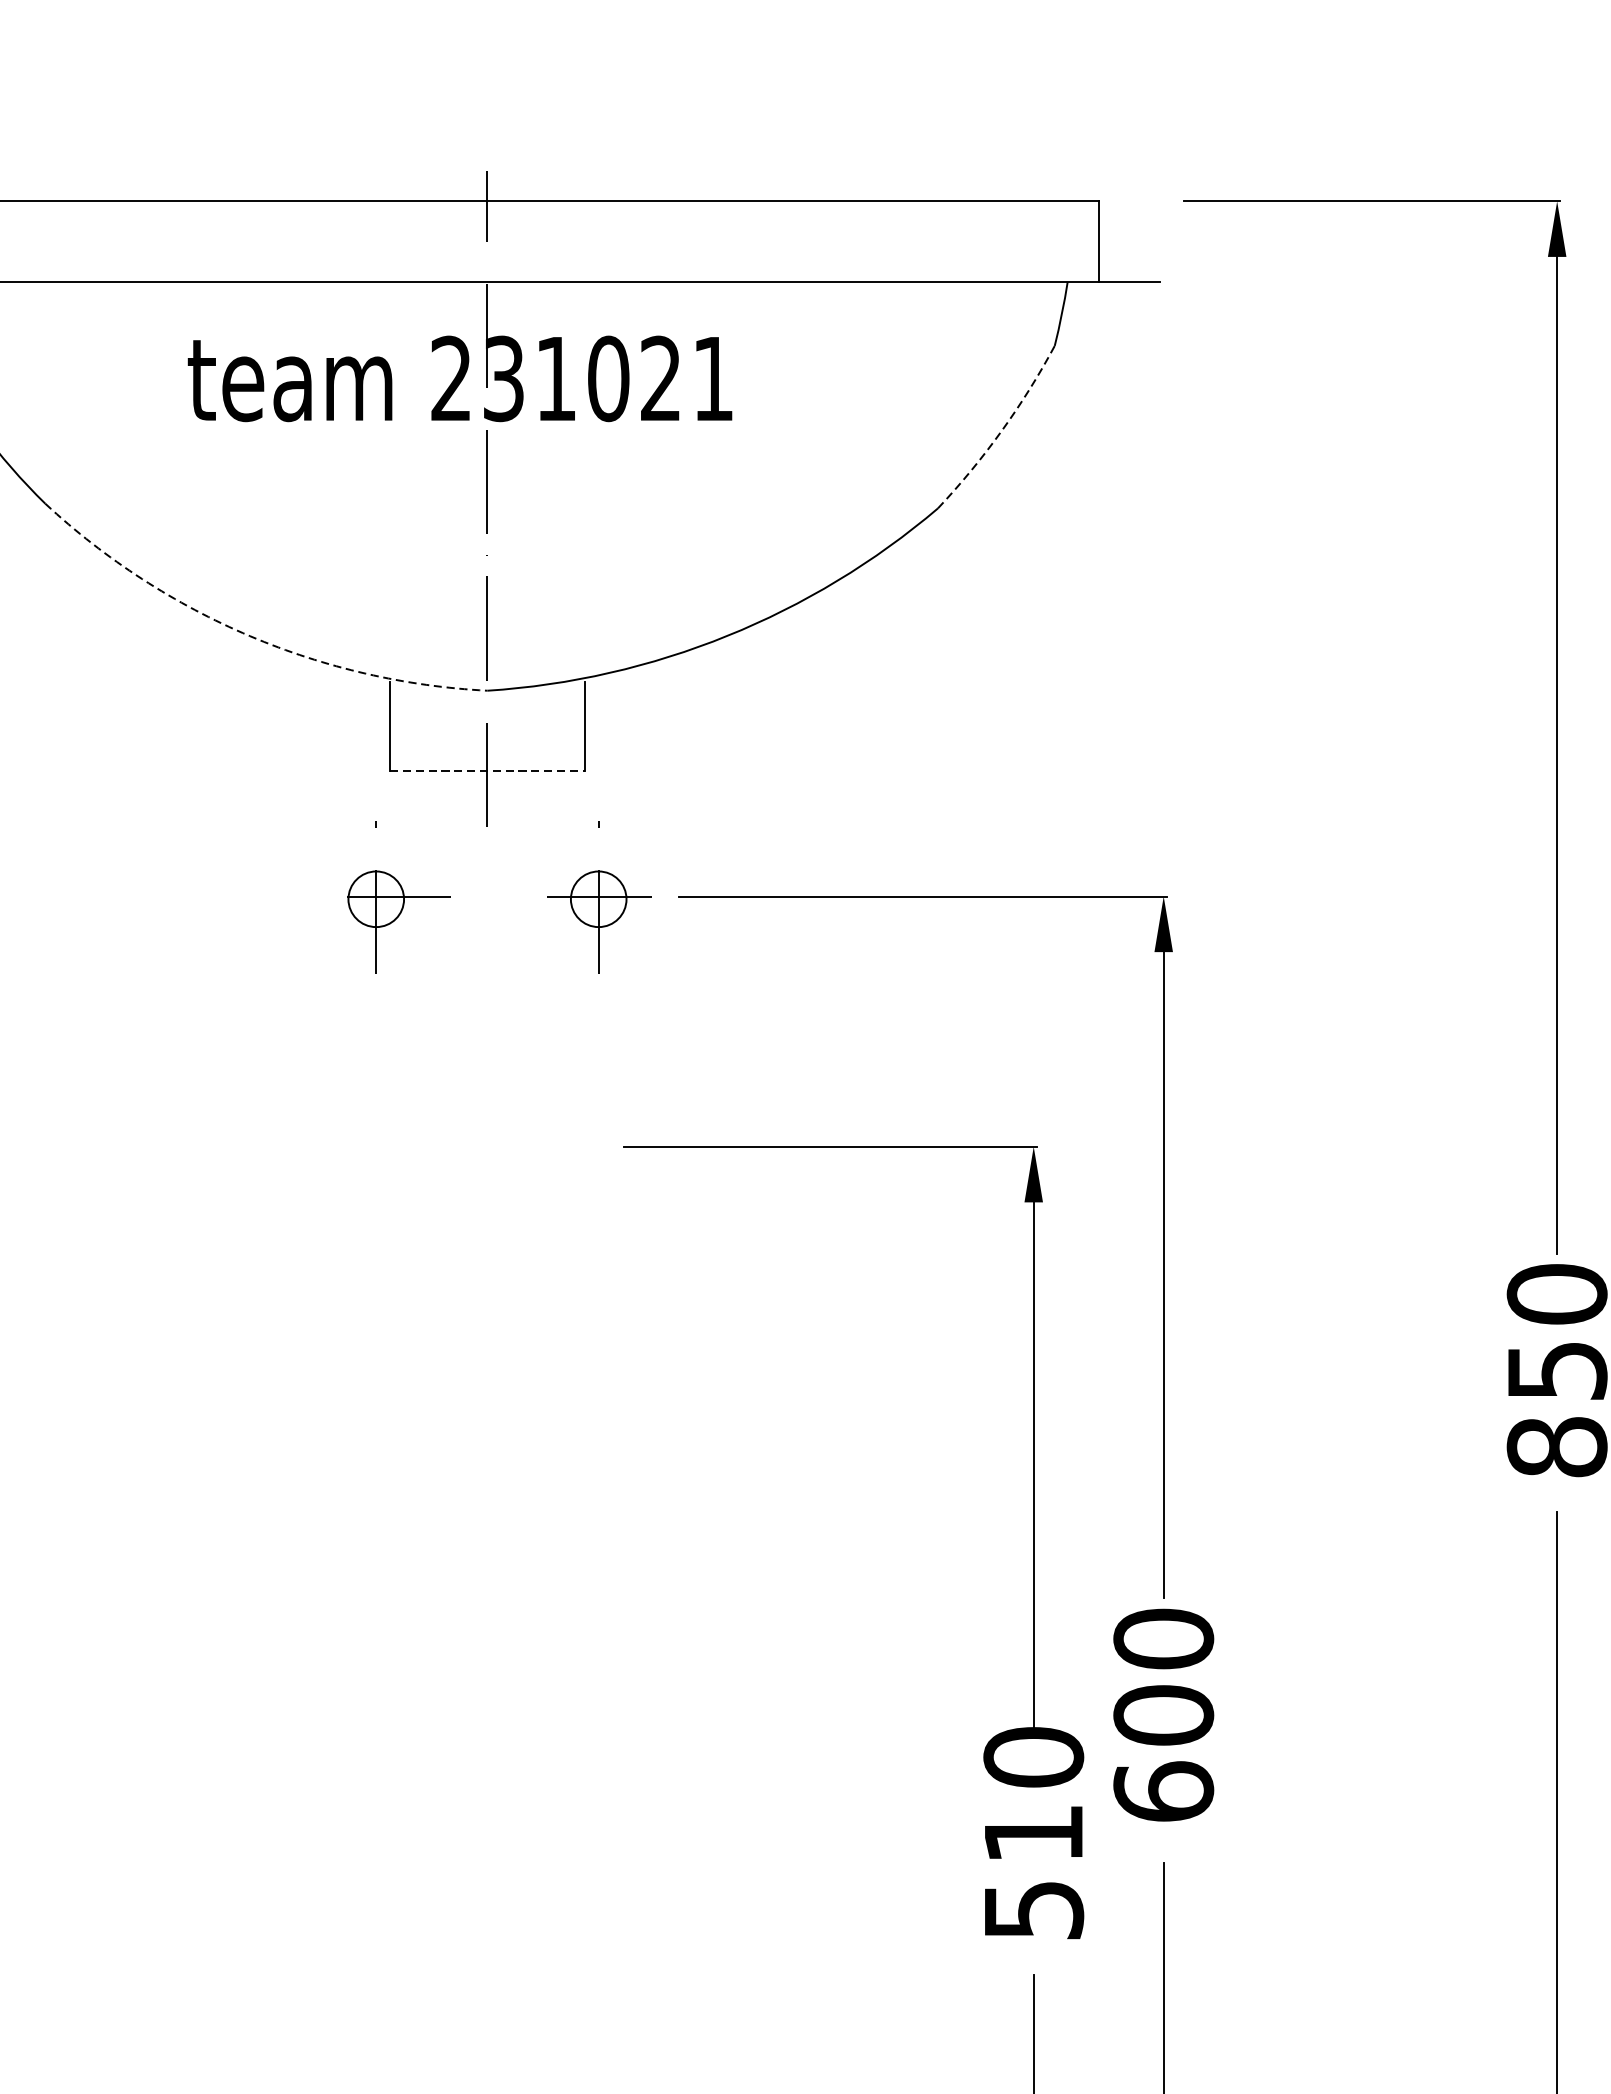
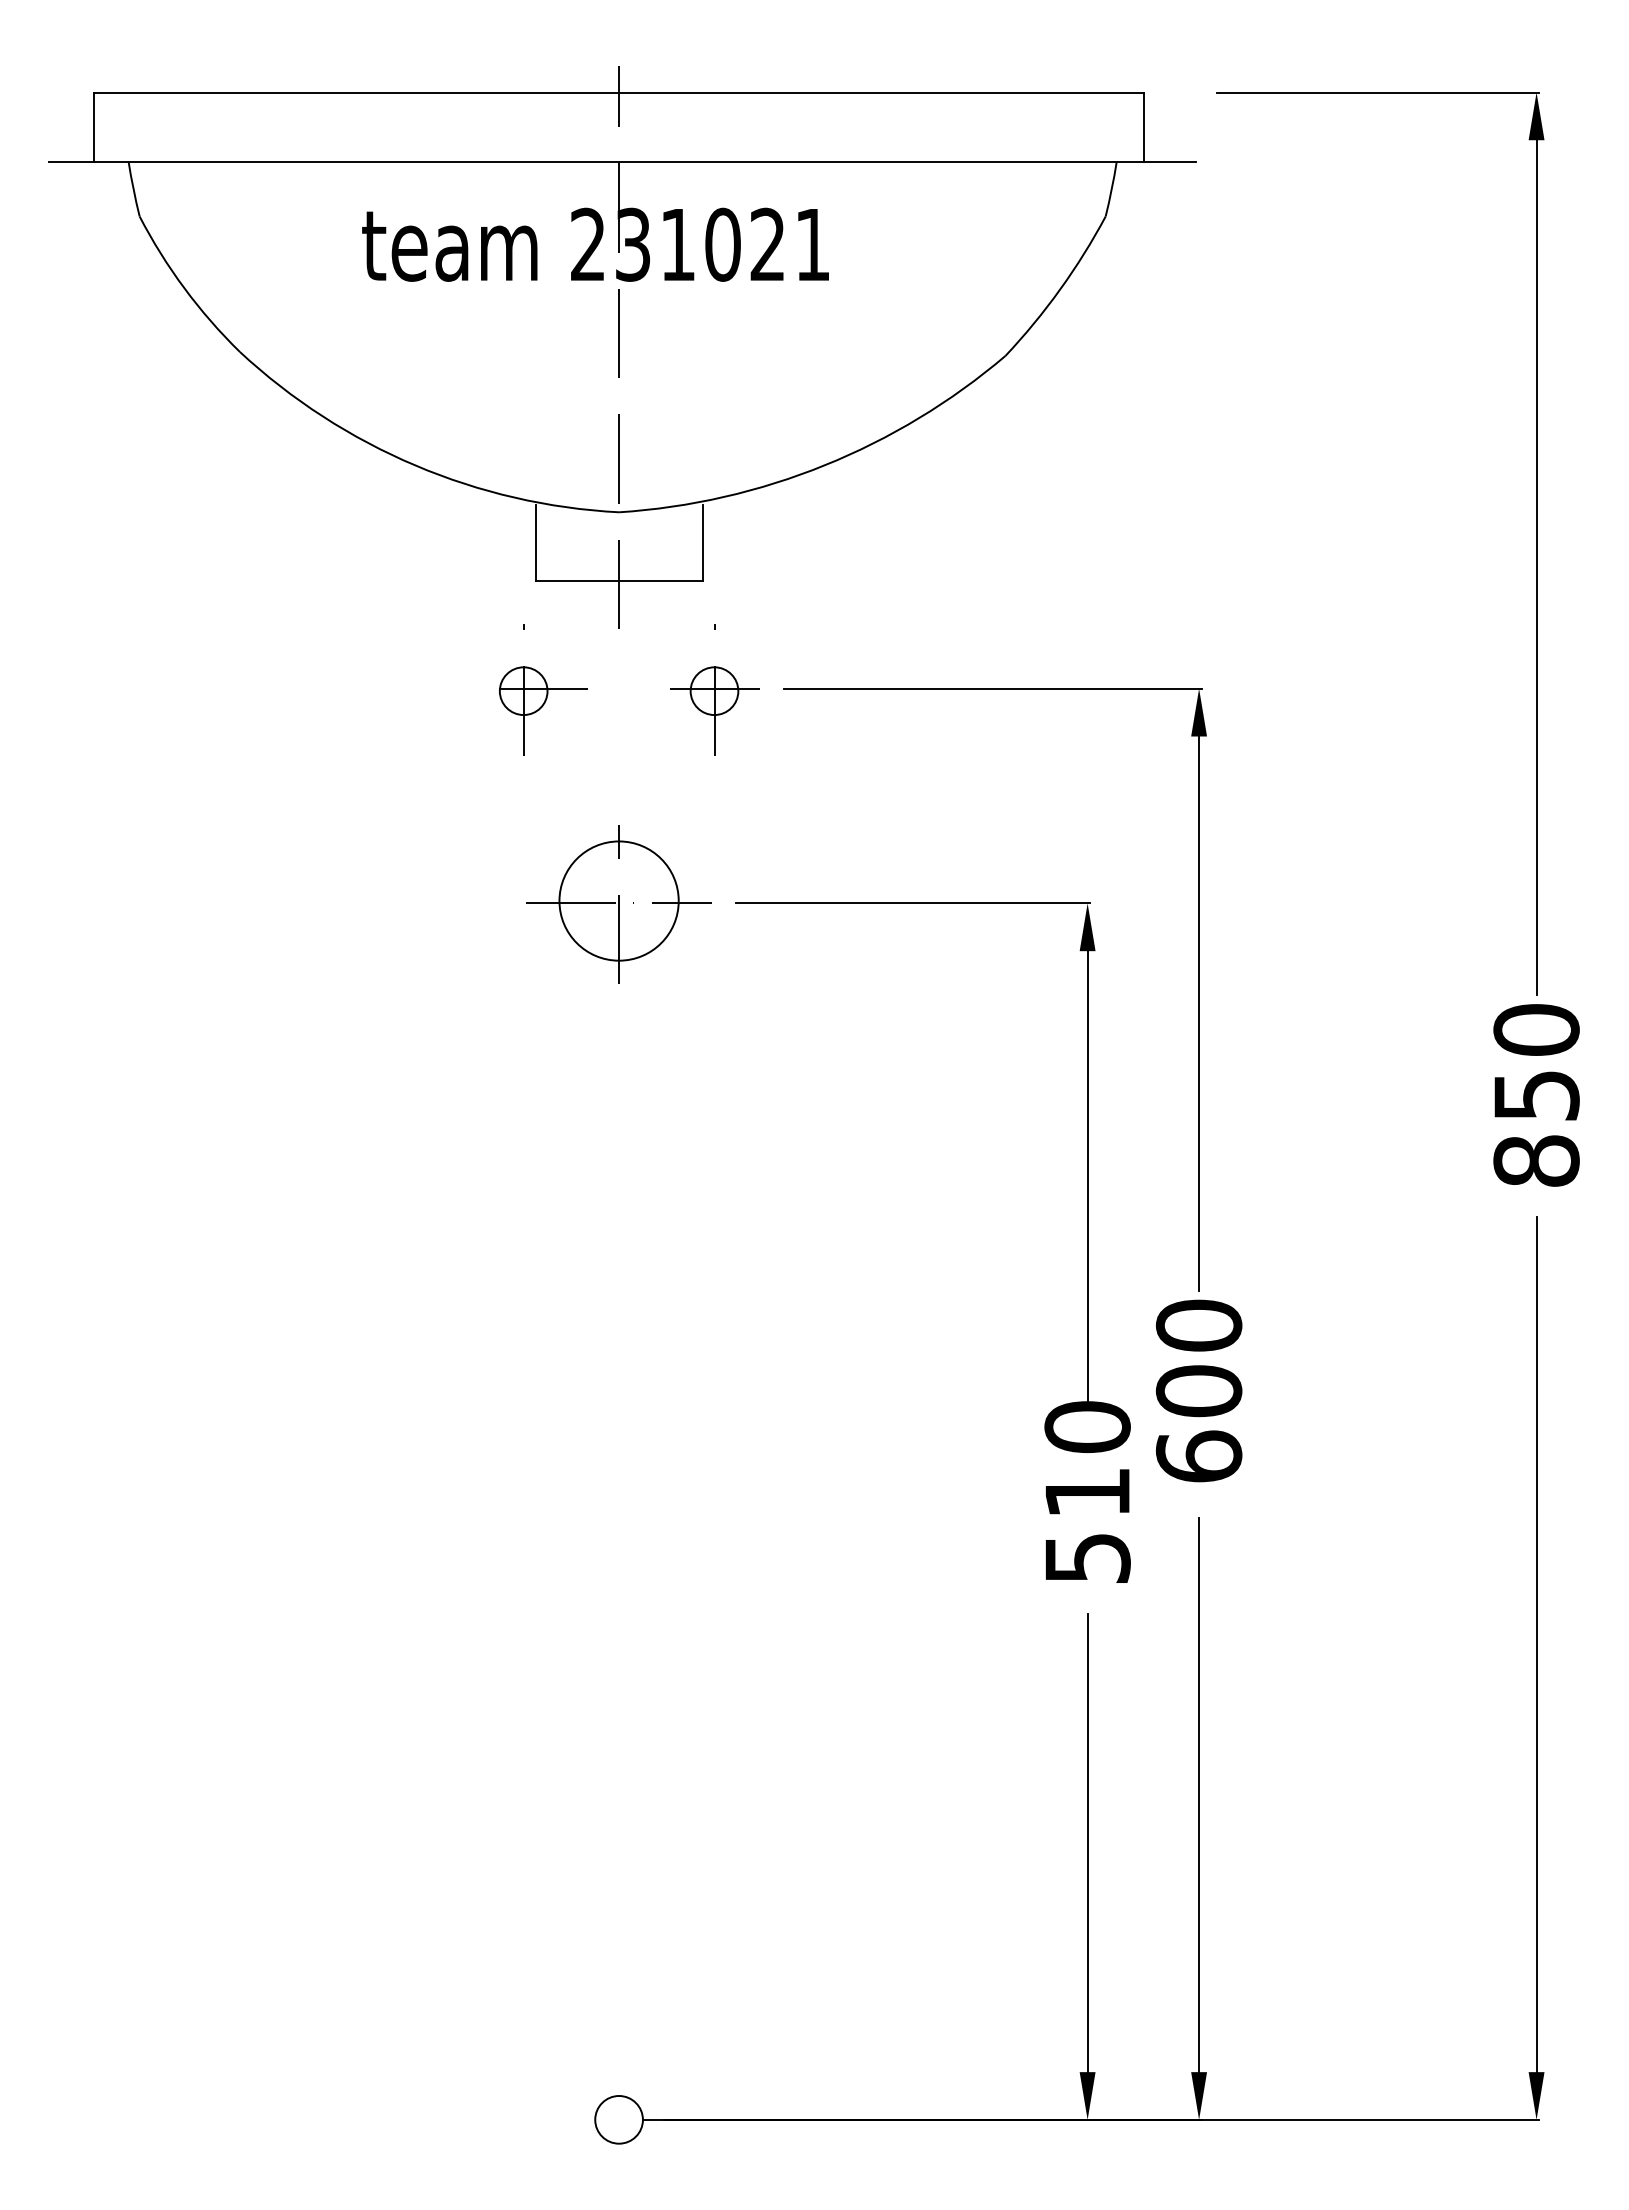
arc: (1002, 430) -> (1060, 289), dashed -> solid
arc: (250, 636) -> (415, 465), dashed -> solid
line: (487, 771) -> (619, 581), dashed -> solid
part: (486, 1147) -> (618, 904), added

